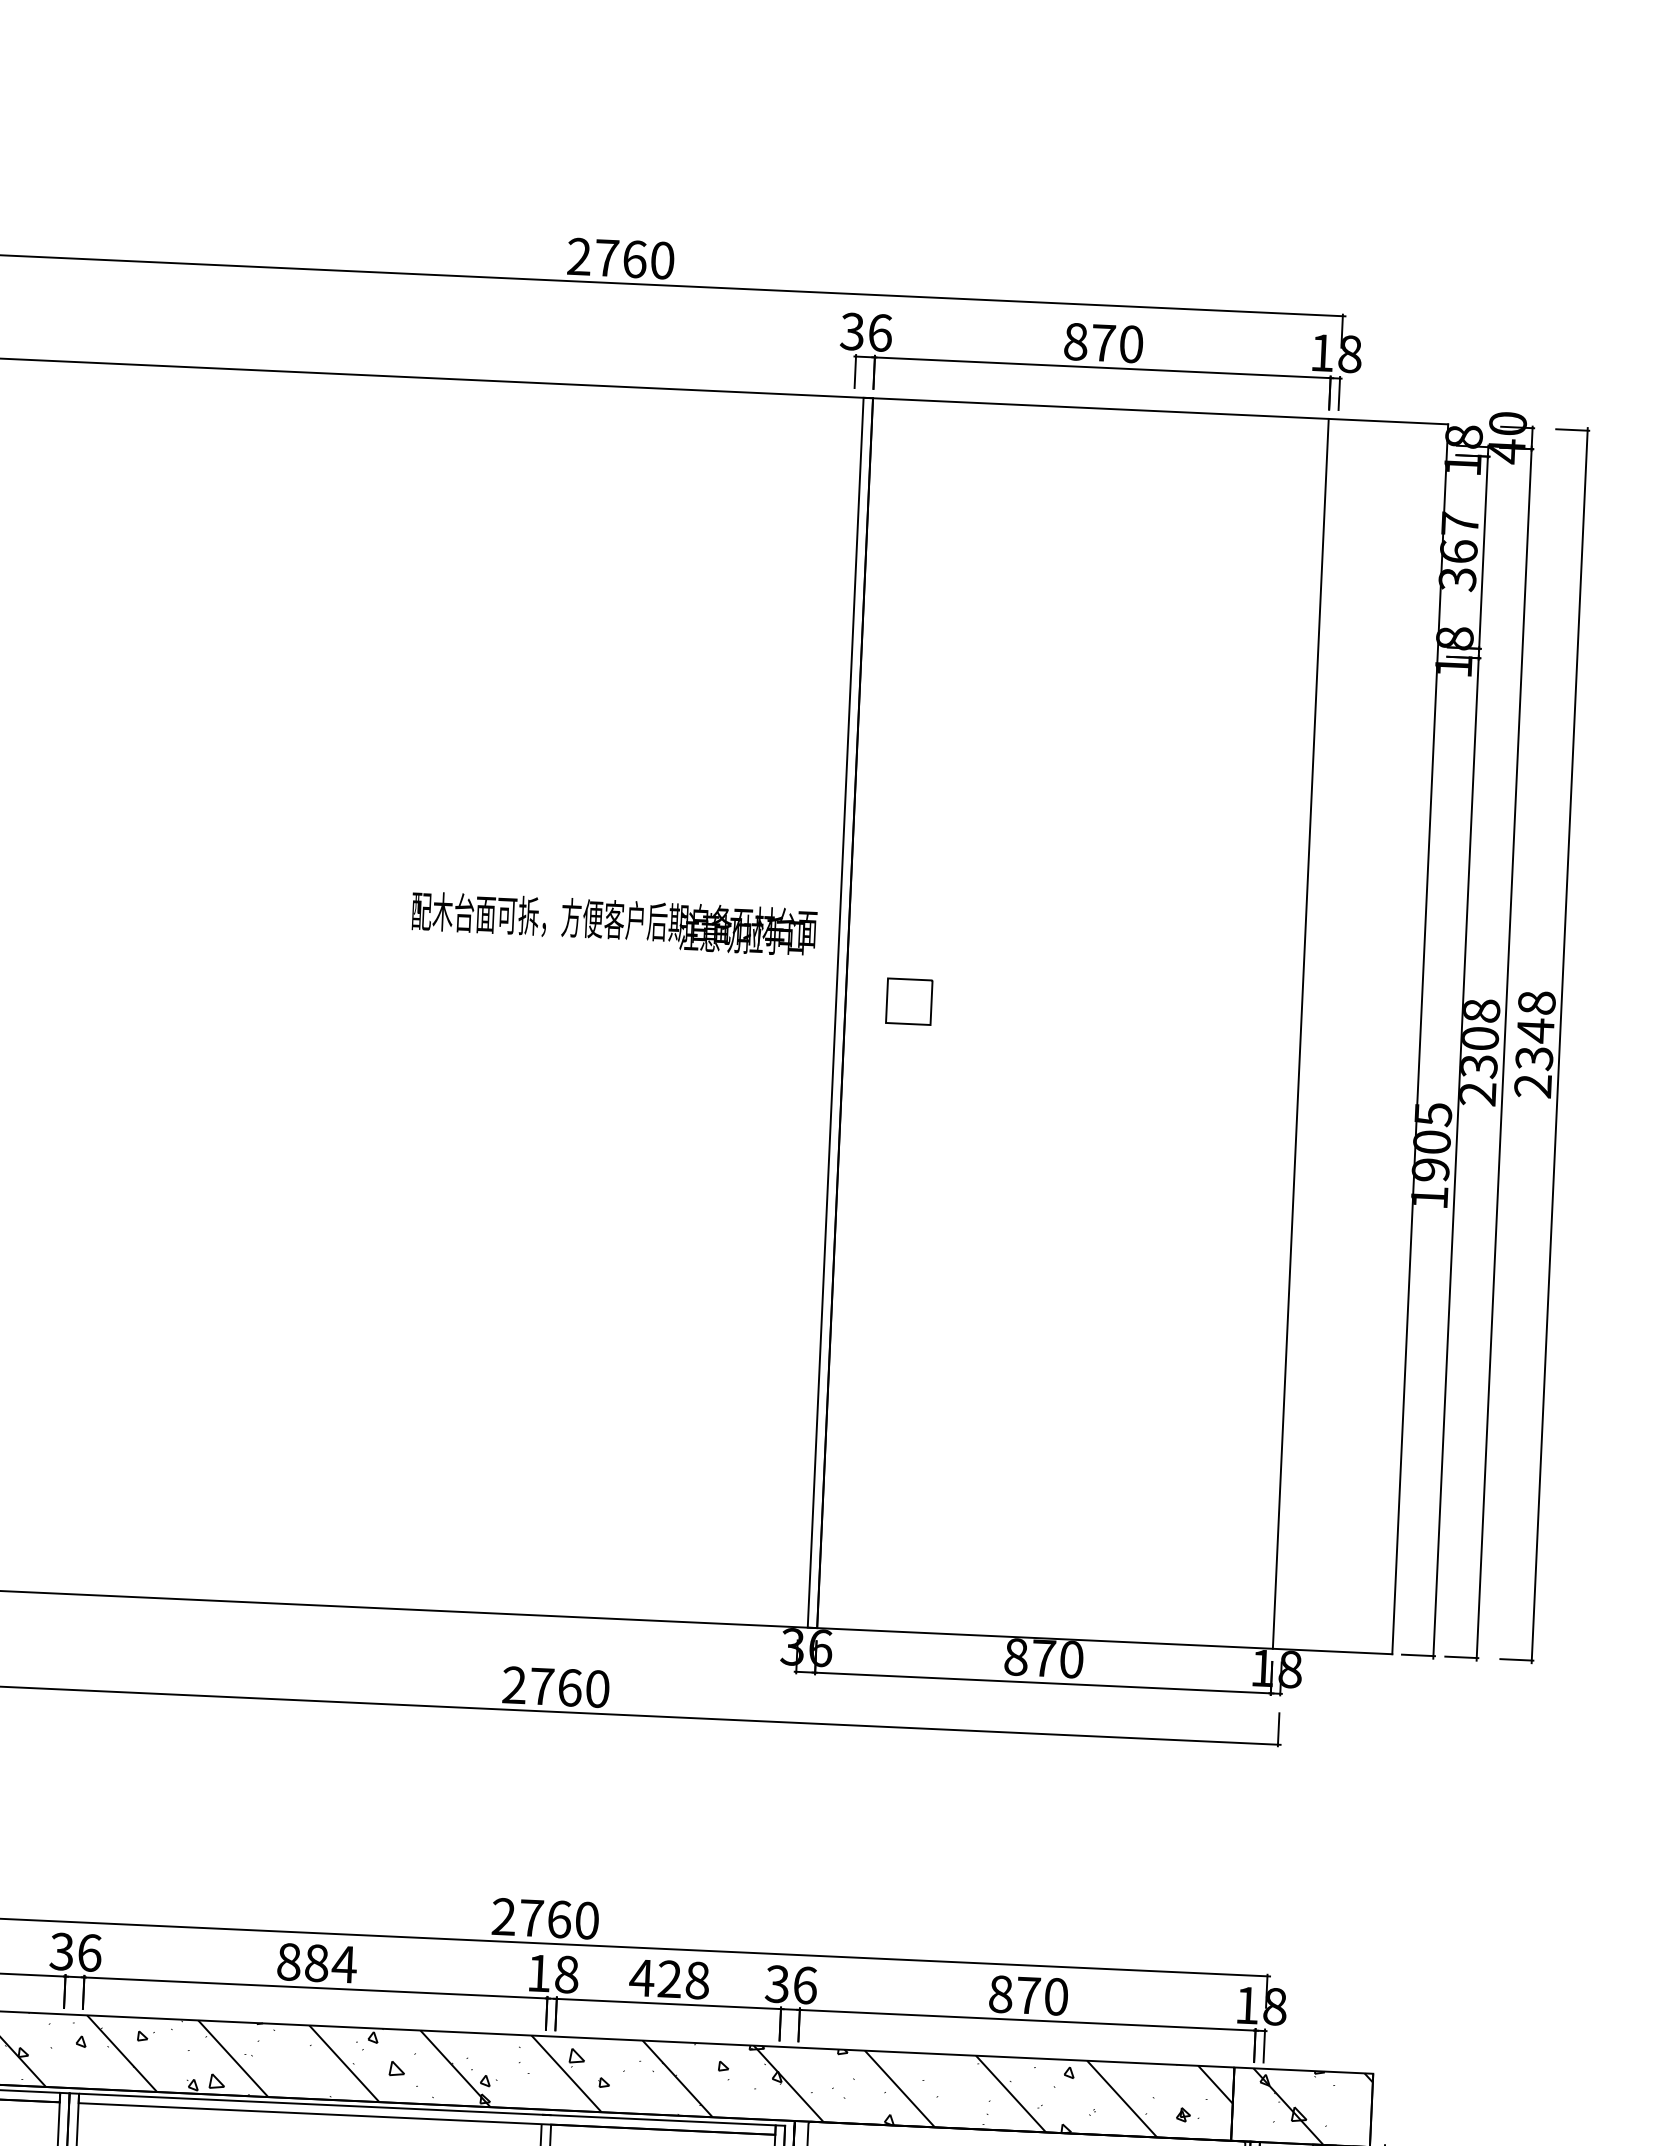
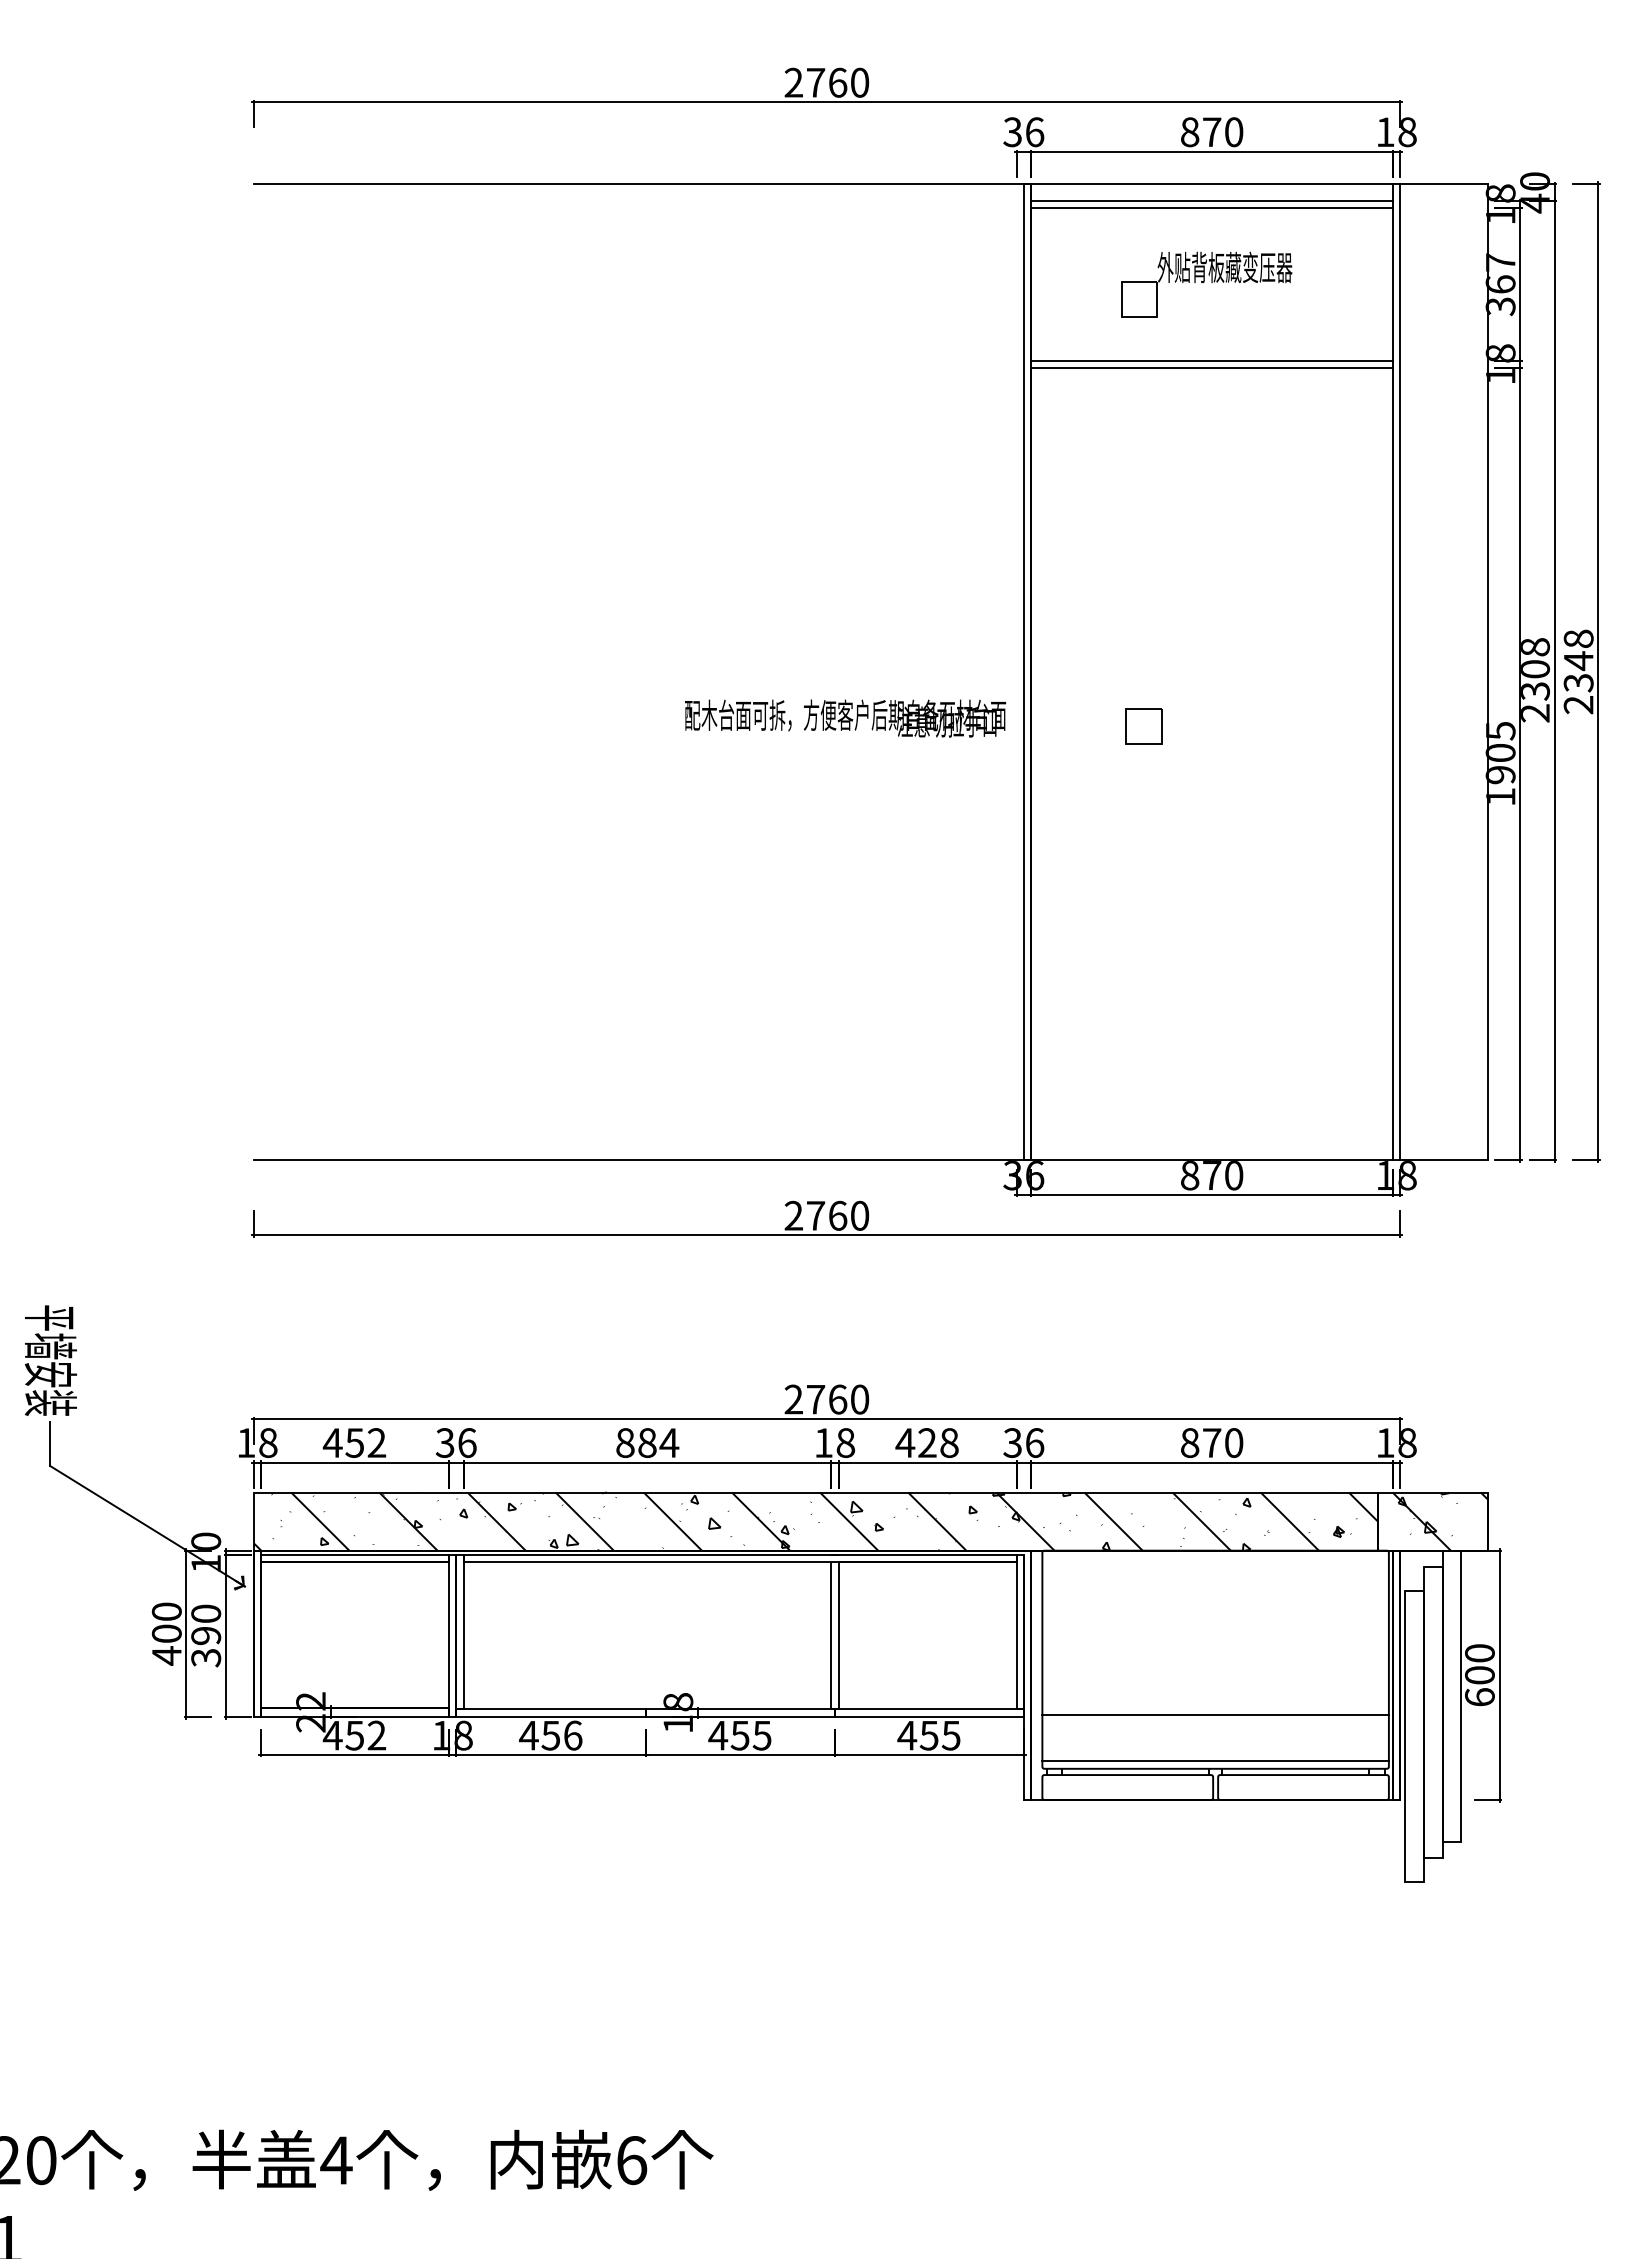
line: (1099, 429) -> (1211, 200), added
line: (1098, 439) -> (1211, 208), added
part: (1087, 534) -> (1206, 284), added
line: (1089, 630) -> (1211, 360), added
line: (1089, 640) -> (1211, 368), added
text: (614, 923) -> (845, 718), moved
part: (908, 1001) -> (1143, 726), moved
line: (1310, 1033) -> (1400, 671), added

